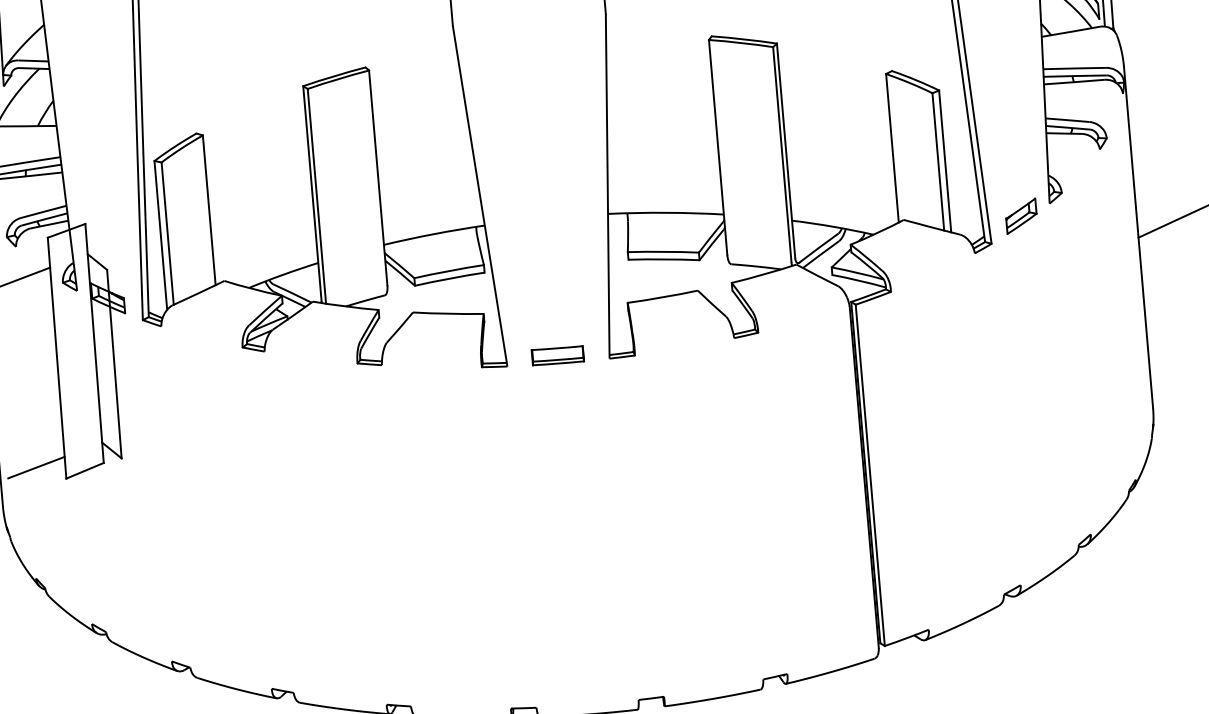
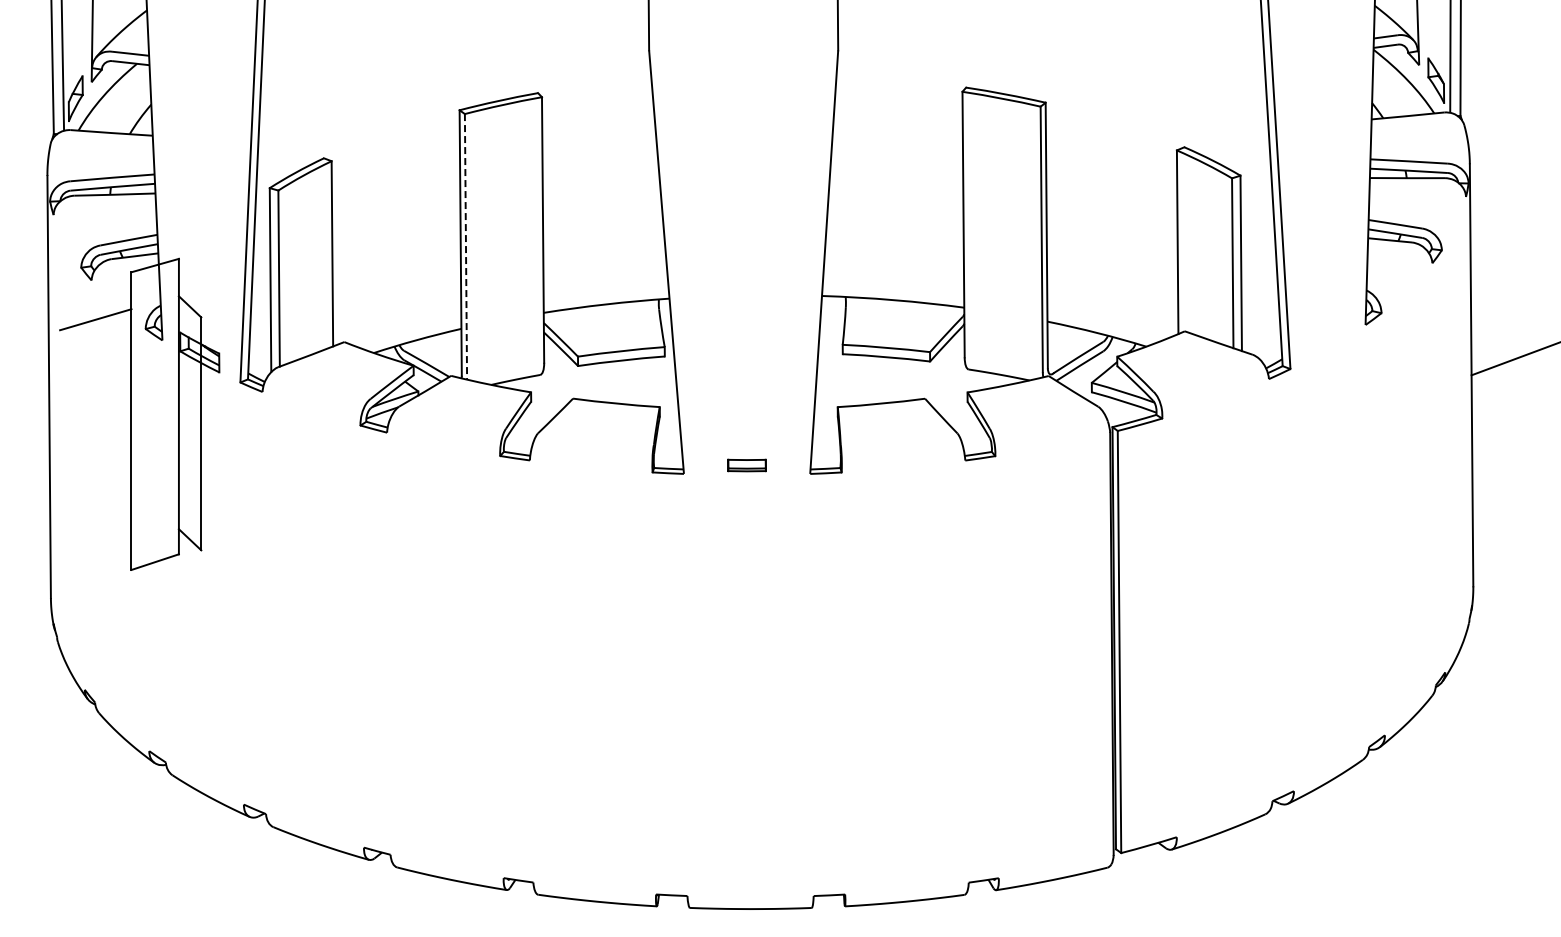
line: (316, 196) -> (465, 246), solid -> dashed
part: (1021, 215) -> (1329, 337), removed
part: (557, 355) -> (746, 465), size x0.6
line: (36, 467) -> (95, 553), removed

